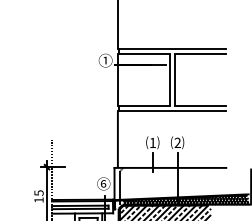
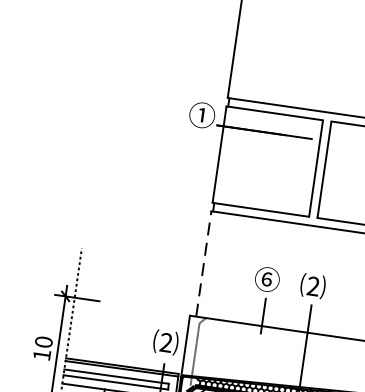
line: (117, 139) -> (203, 264), solid -> dashed
text: (152, 142) -> (266, 278), ⑴ -> ⑥
text: (103, 183) -> (165, 341), ⑥ -> ⑵
text: (38, 192) -> (43, 340), 15 -> 10

